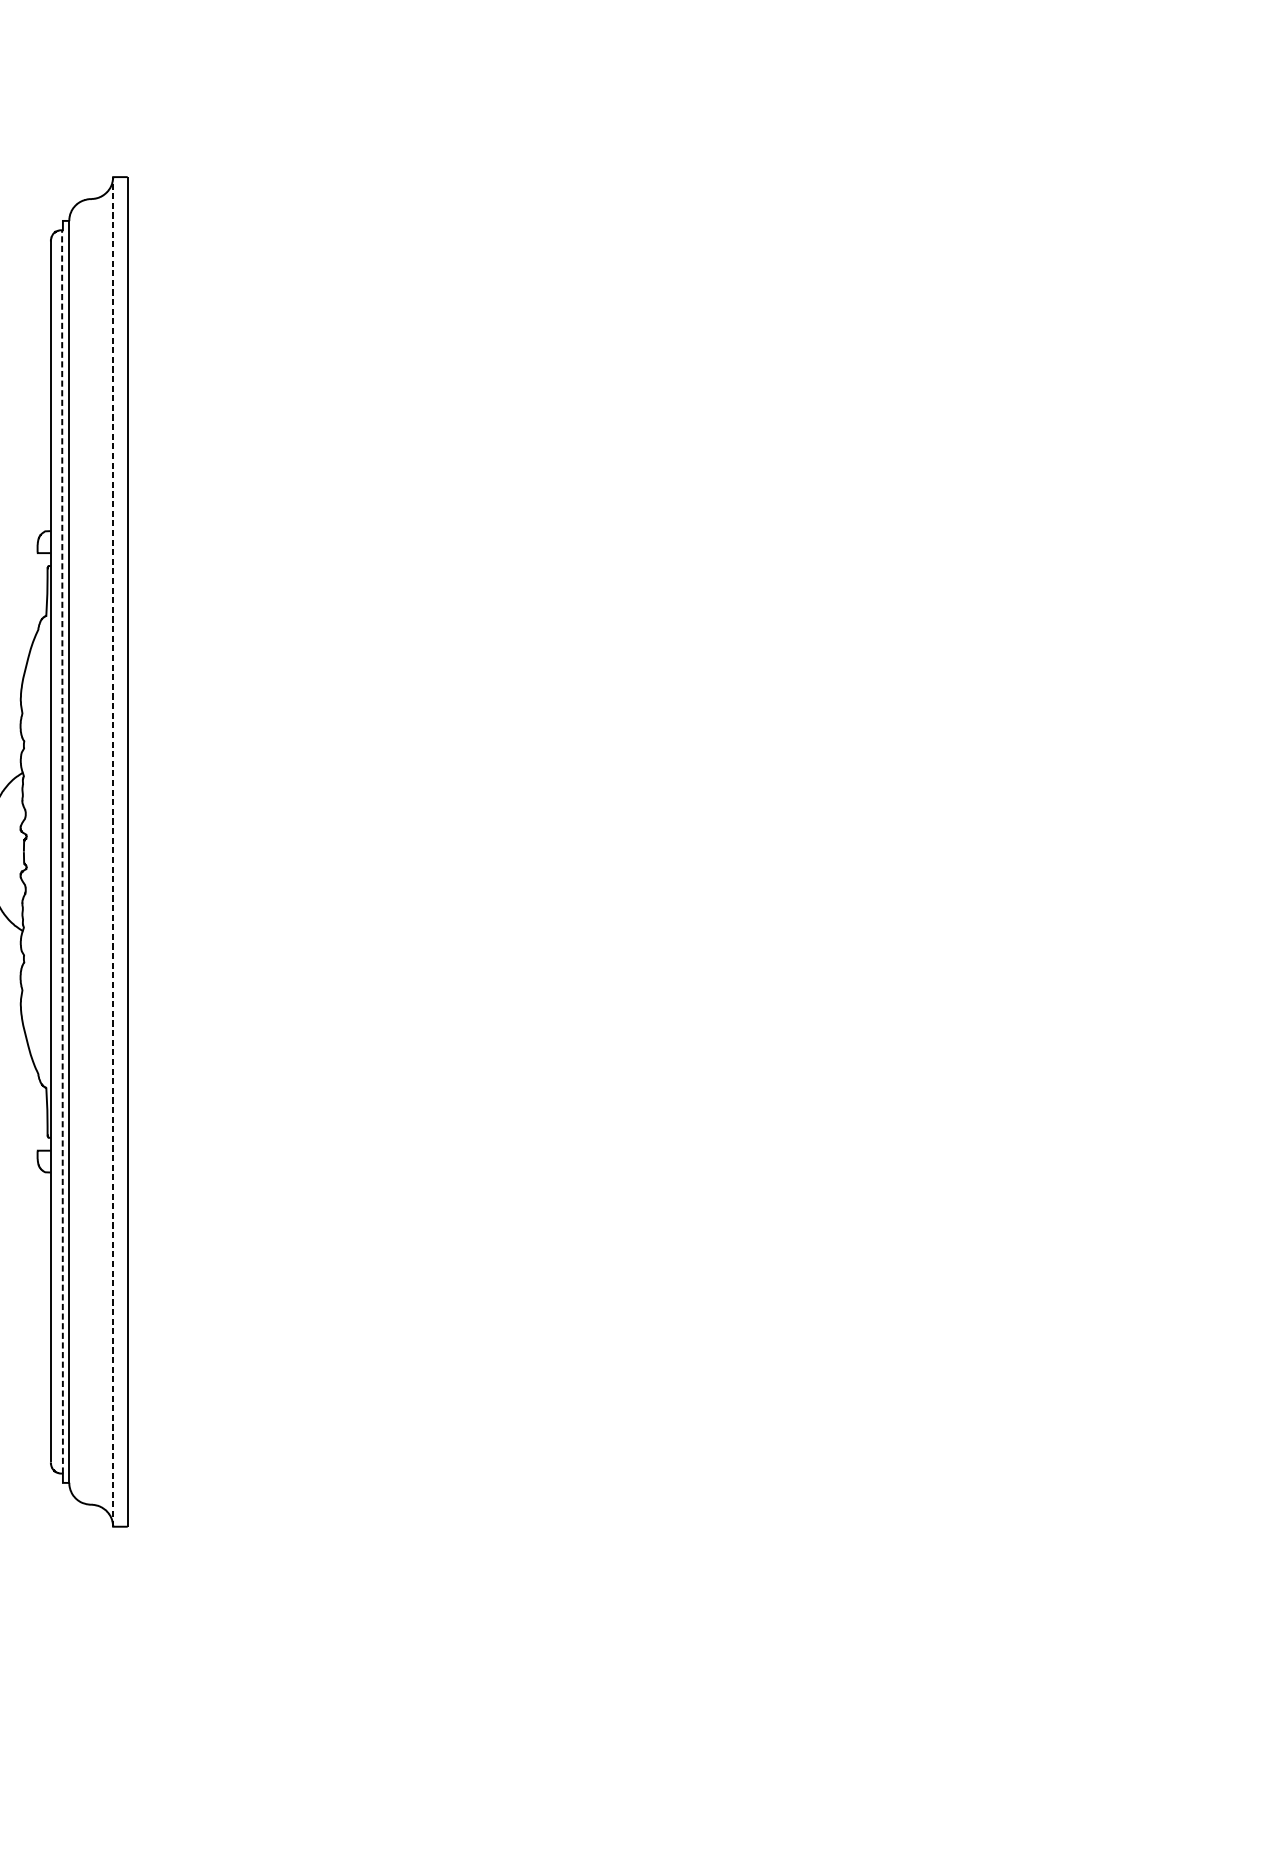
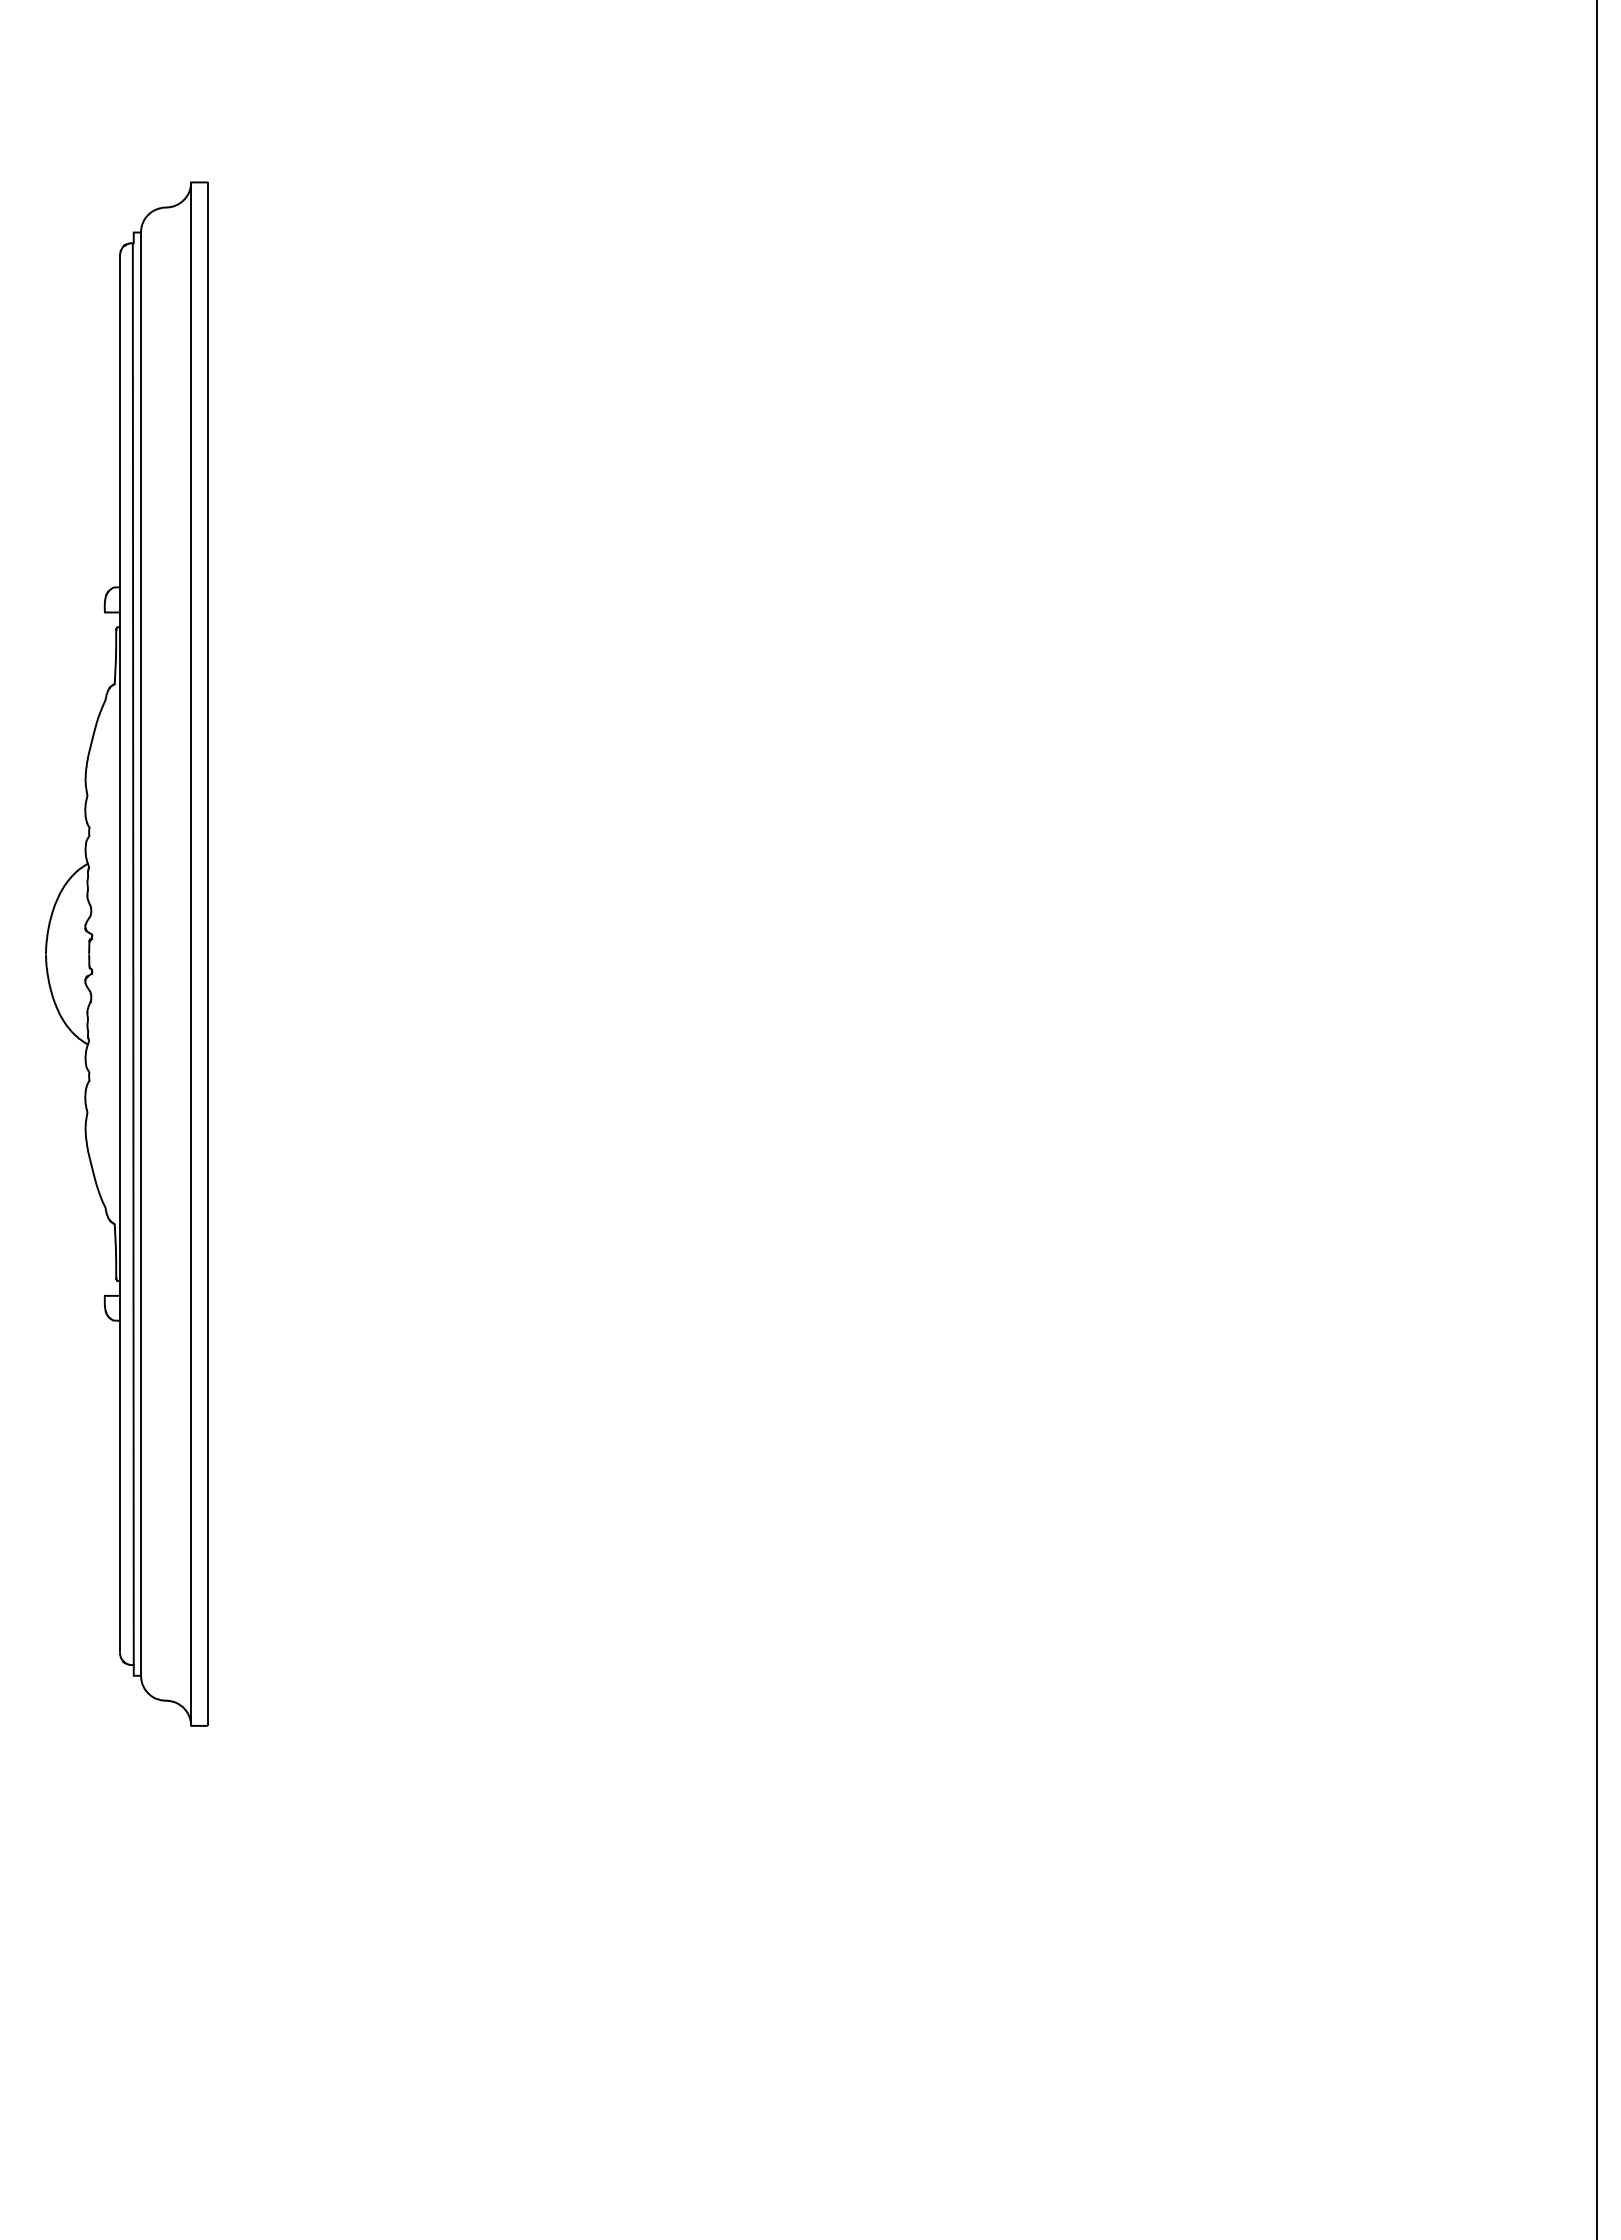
line: (62, 852) -> (133, 954), dashed -> solid
line: (113, 852) -> (191, 954), dashed -> solid

